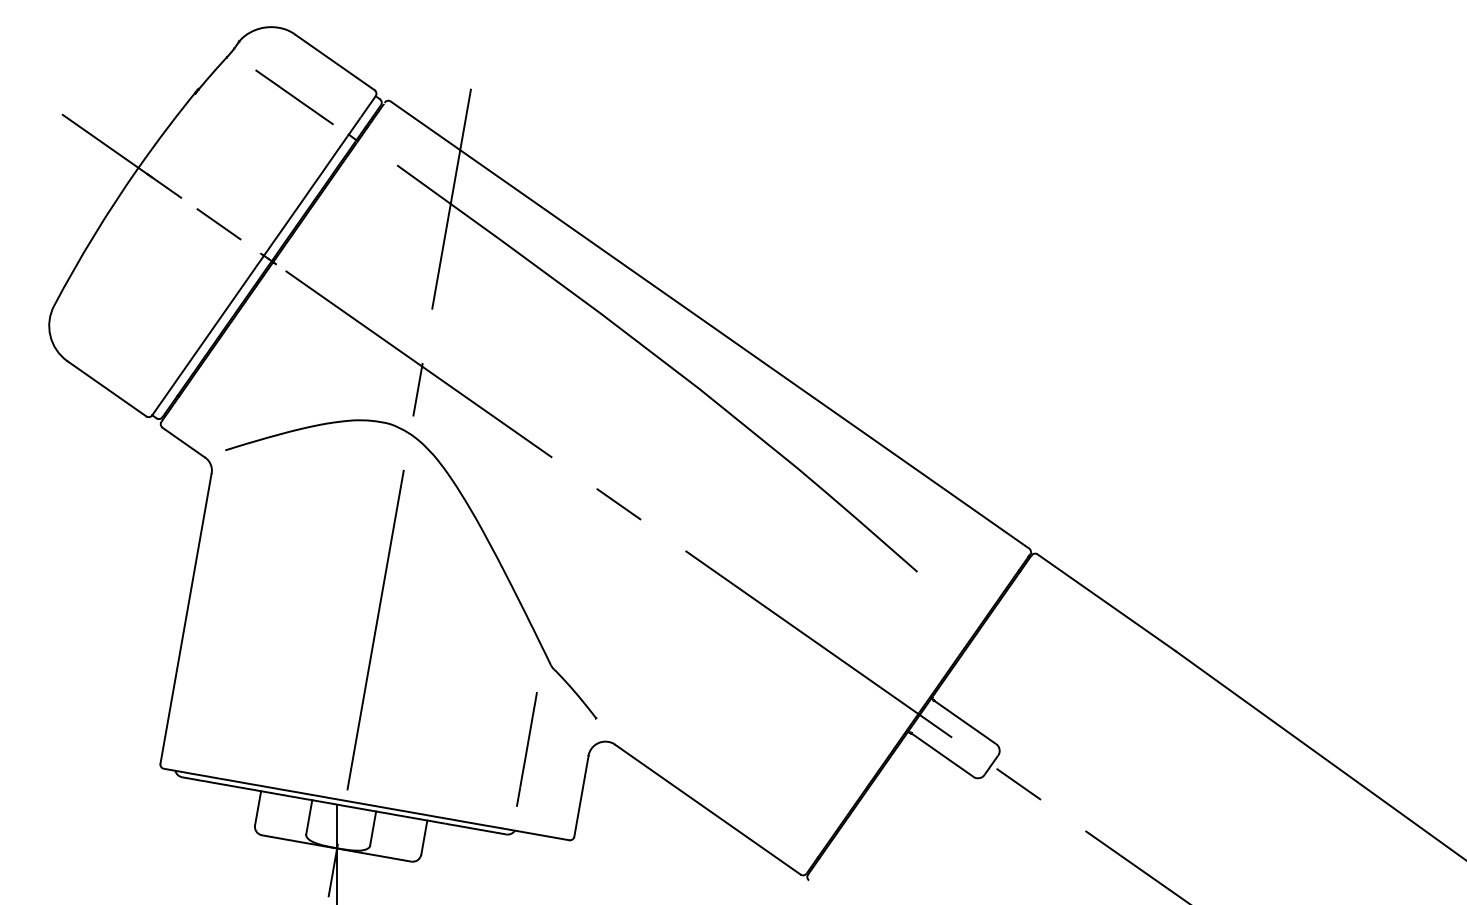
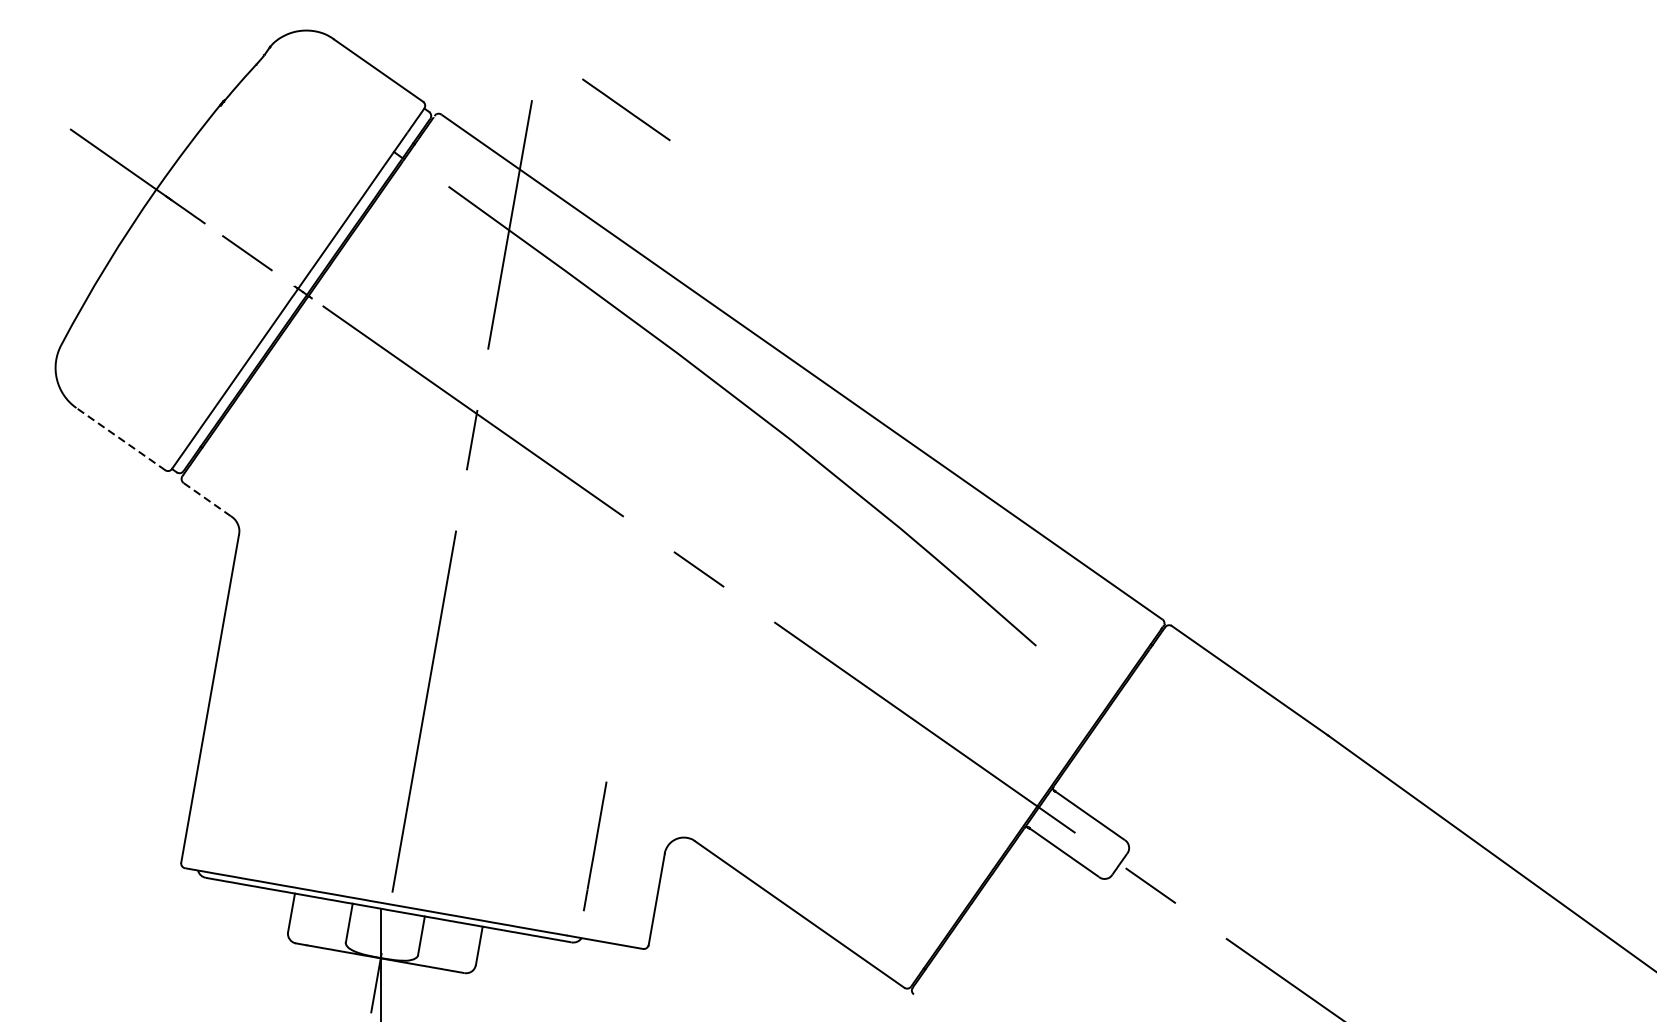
line: (294, 97) -> (626, 110), moved
line: (106, 388) -> (120, 438), solid -> dashed
line: (183, 442) -> (207, 499), solid -> dashed
part: (479, 527) -> (541, 595), removed

